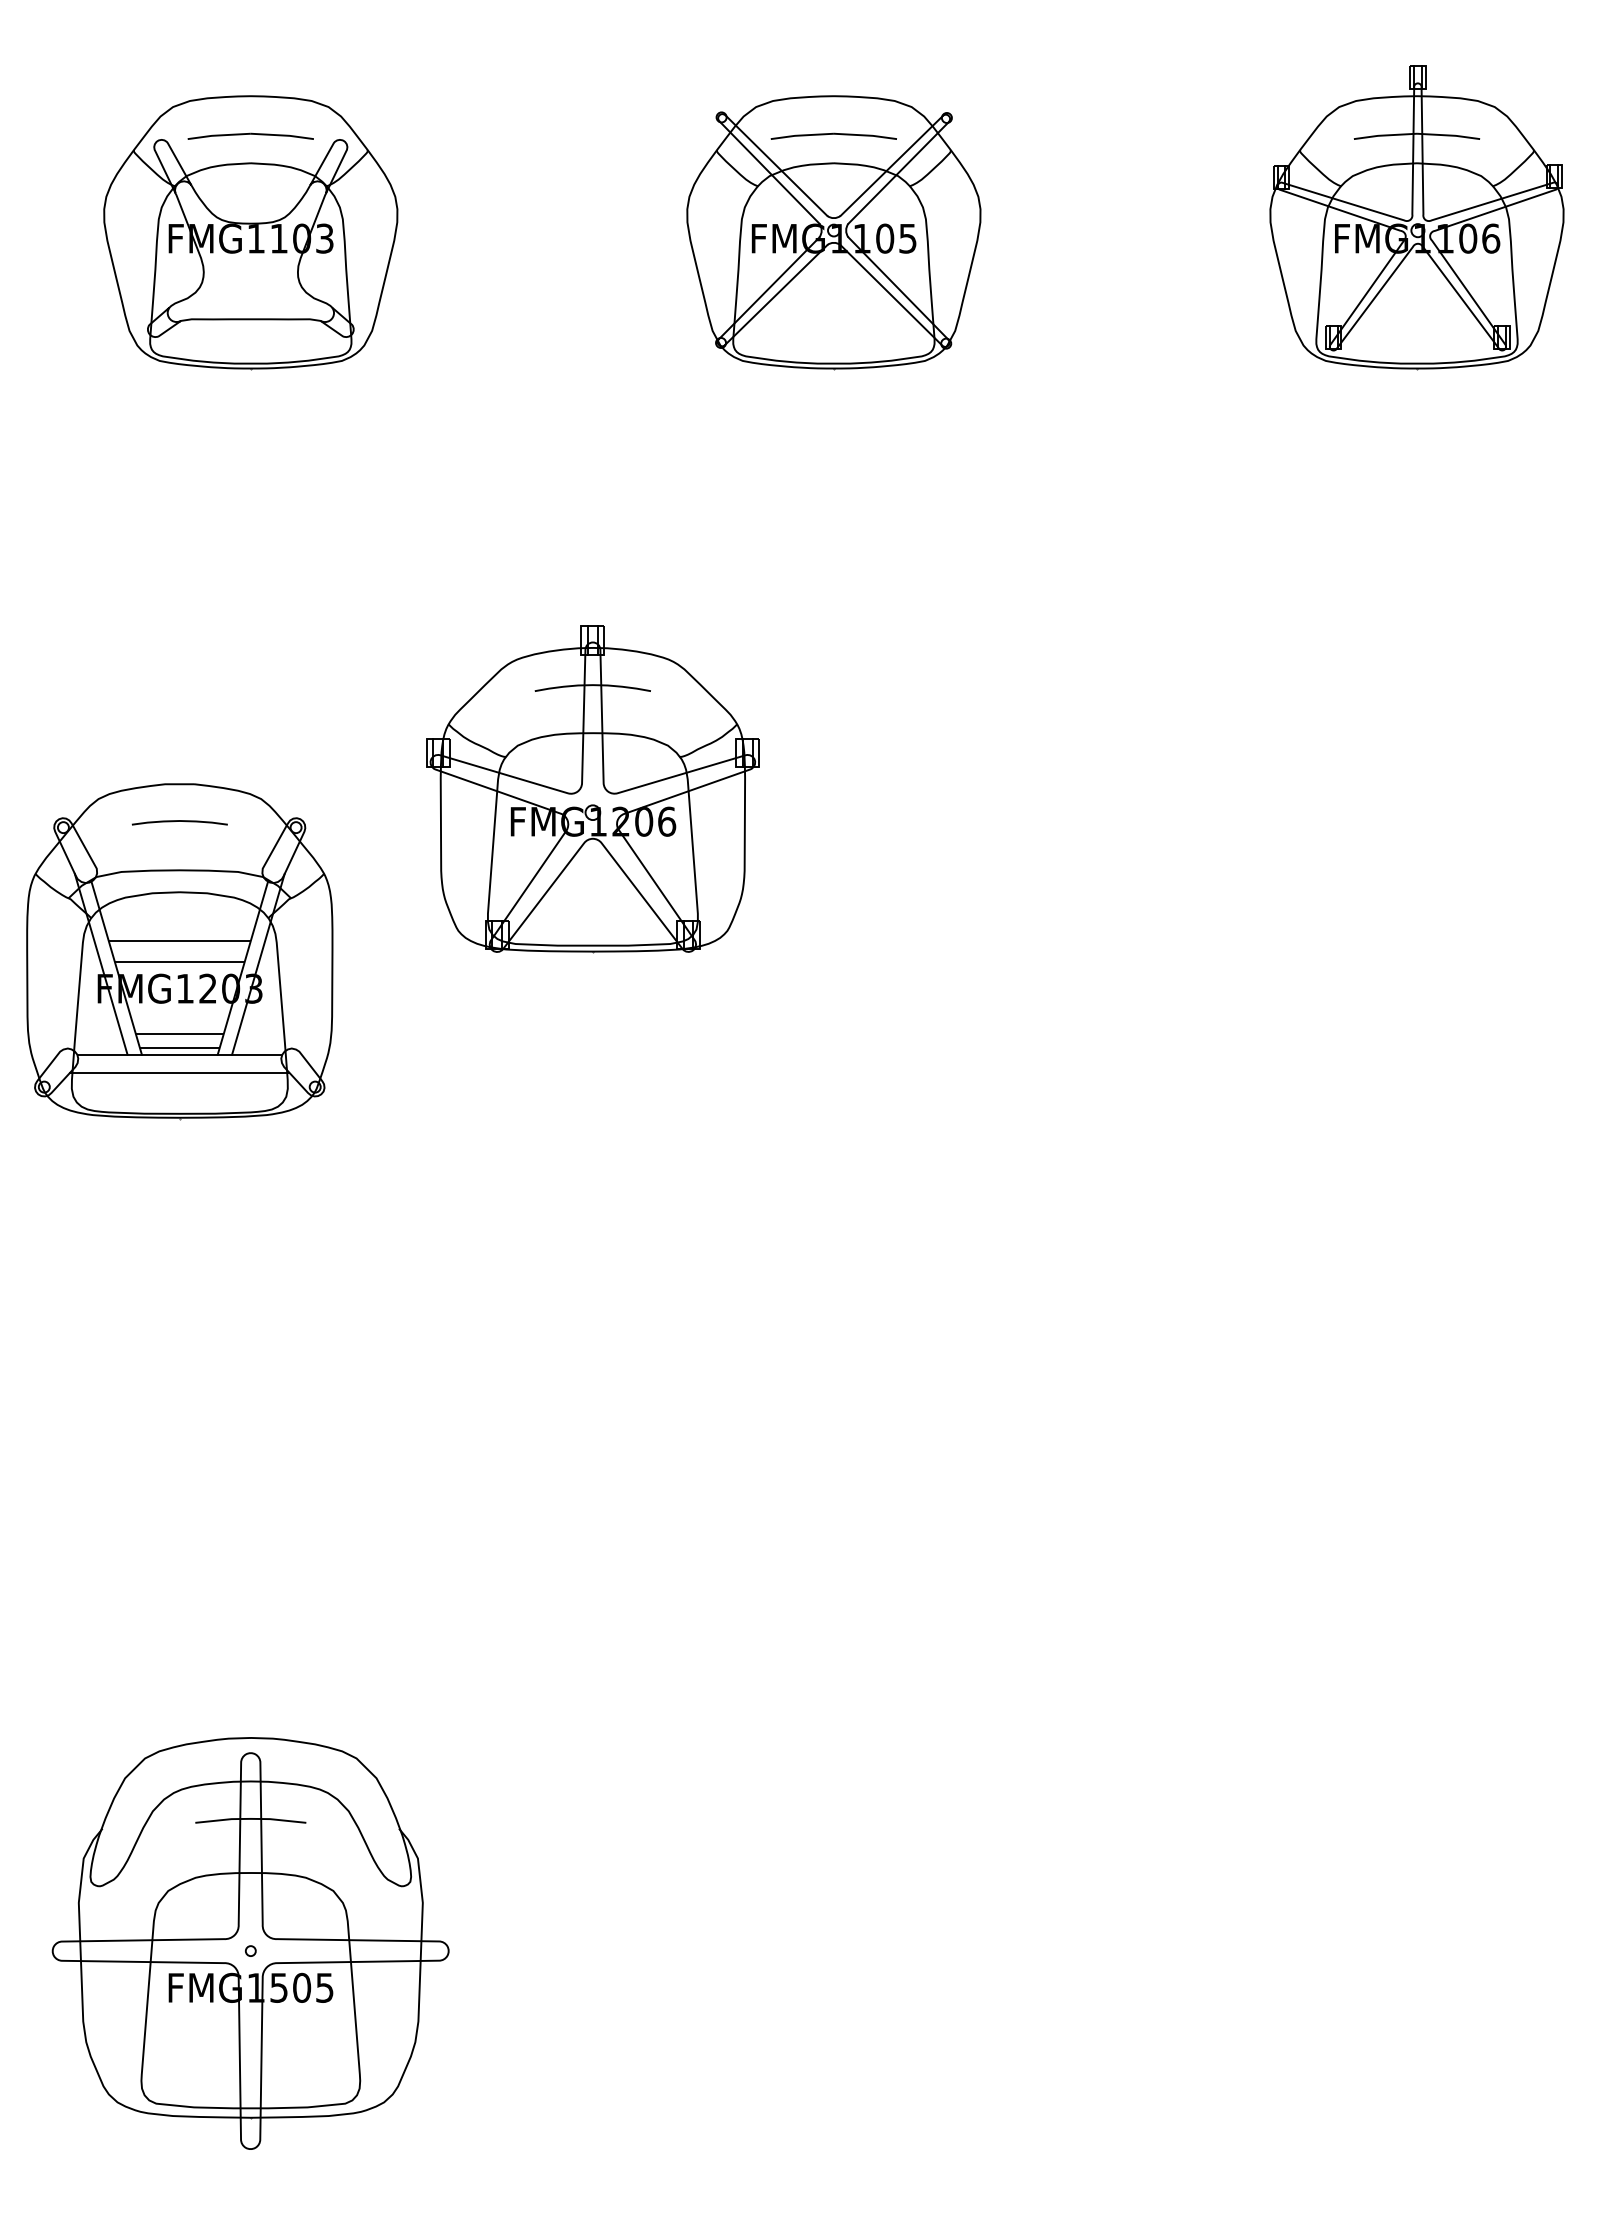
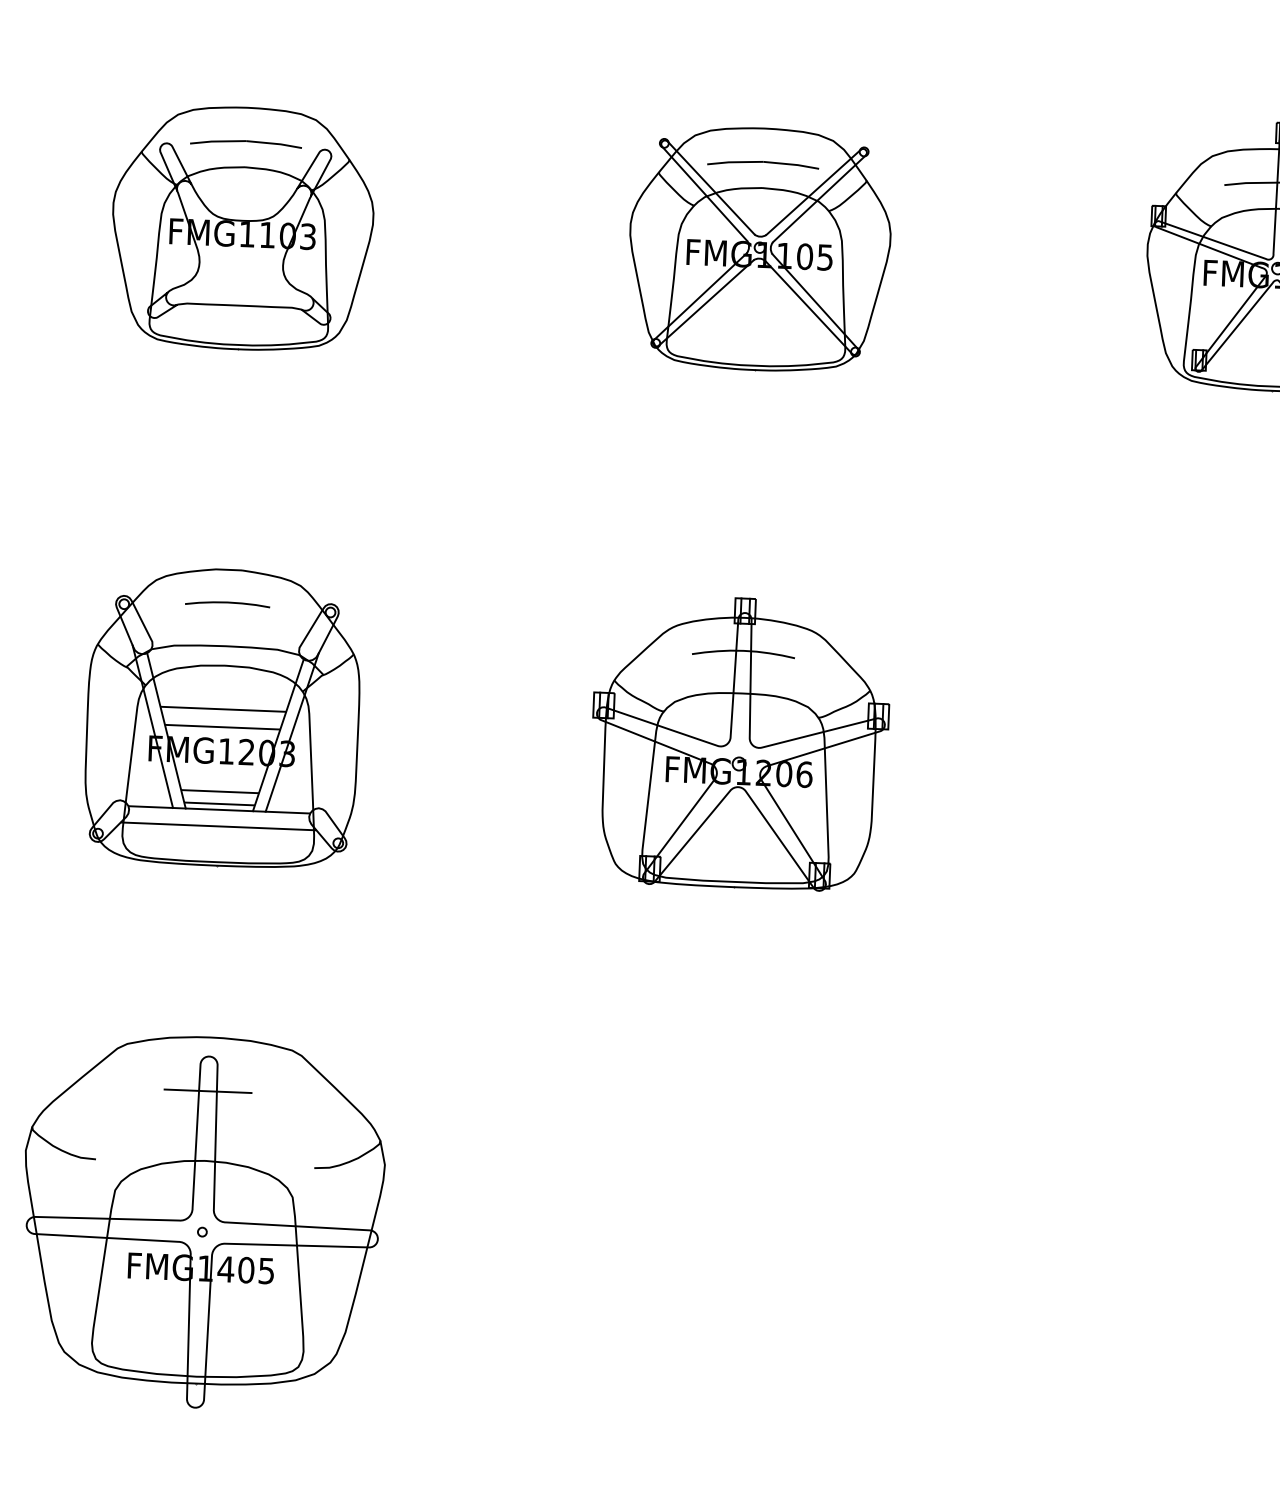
part: (592, 789) -> (739, 743), moved
part: (179, 951) -> (222, 718), moved
part: (250, 1352) -> (202, 1221), added

